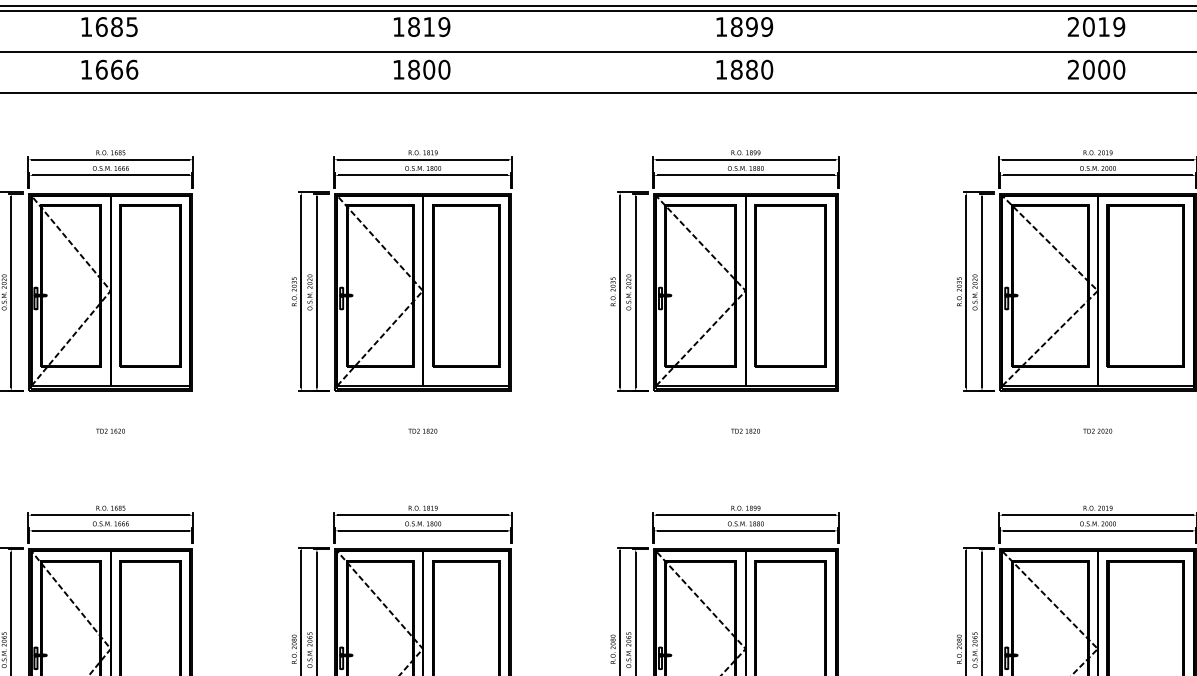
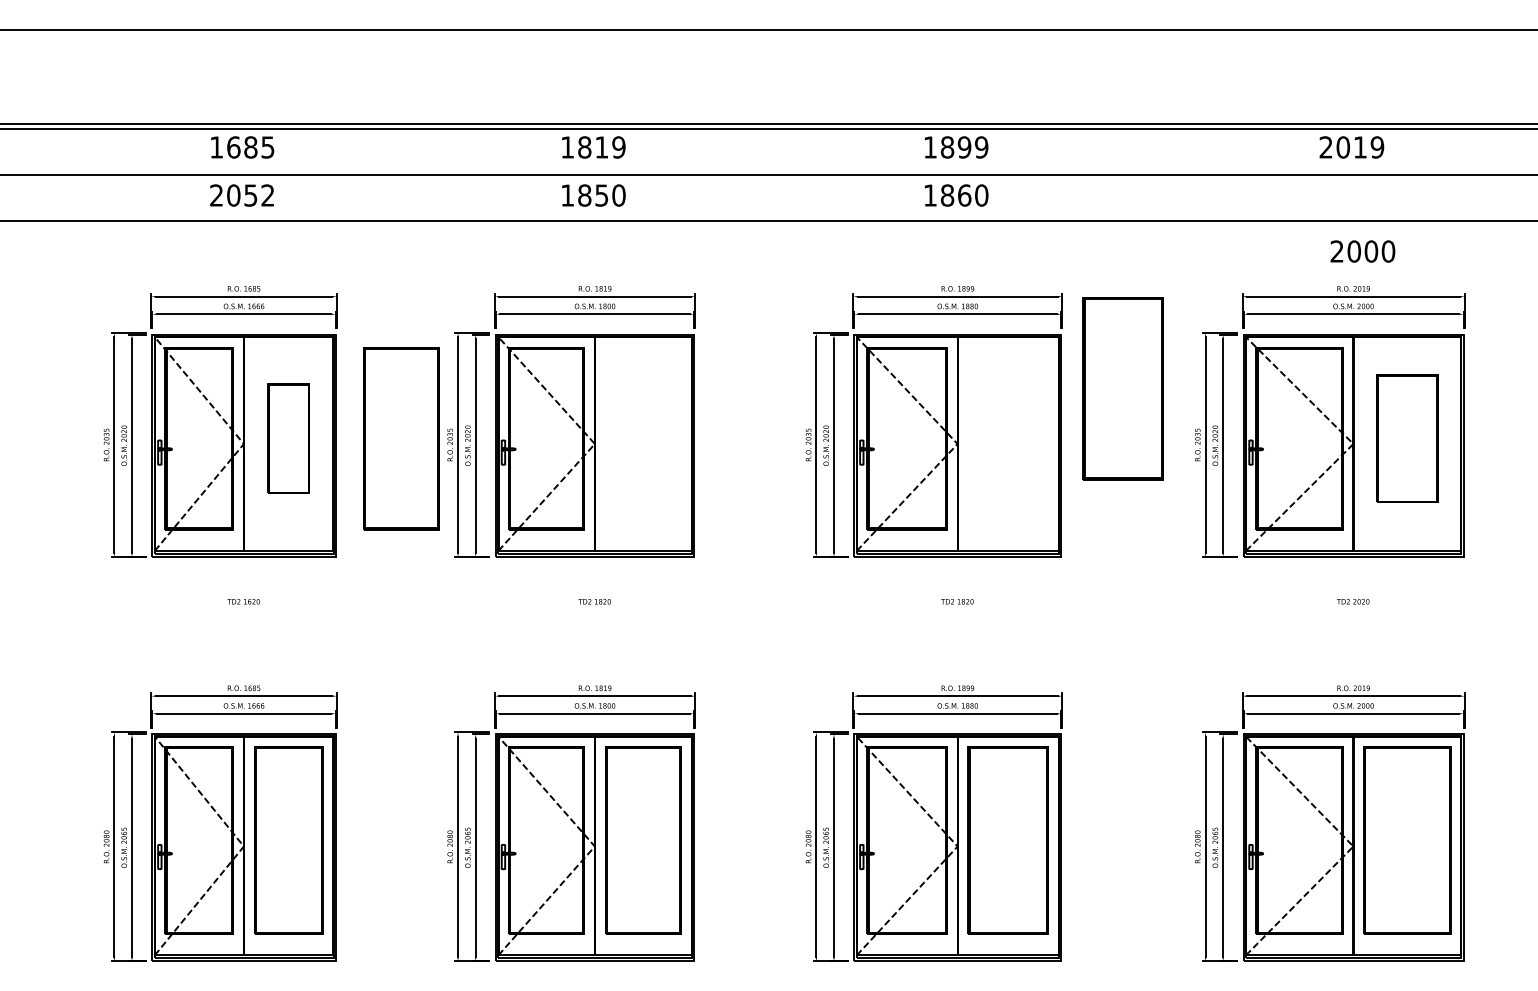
text: (109, 69) -> (242, 195), 1666 -> 2052
text: (428, 69) -> (601, 195), 1800 -> 1850
text: (751, 69) -> (964, 195), 1880 -> 1860
text: (1096, 69) -> (1362, 251), moved
part: (150, 285) -> (288, 438), size x0.6
part: (466, 285) -> (401, 438), moved
part: (790, 285) -> (1122, 388), moved
part: (1145, 285) -> (1407, 438), size x0.7

